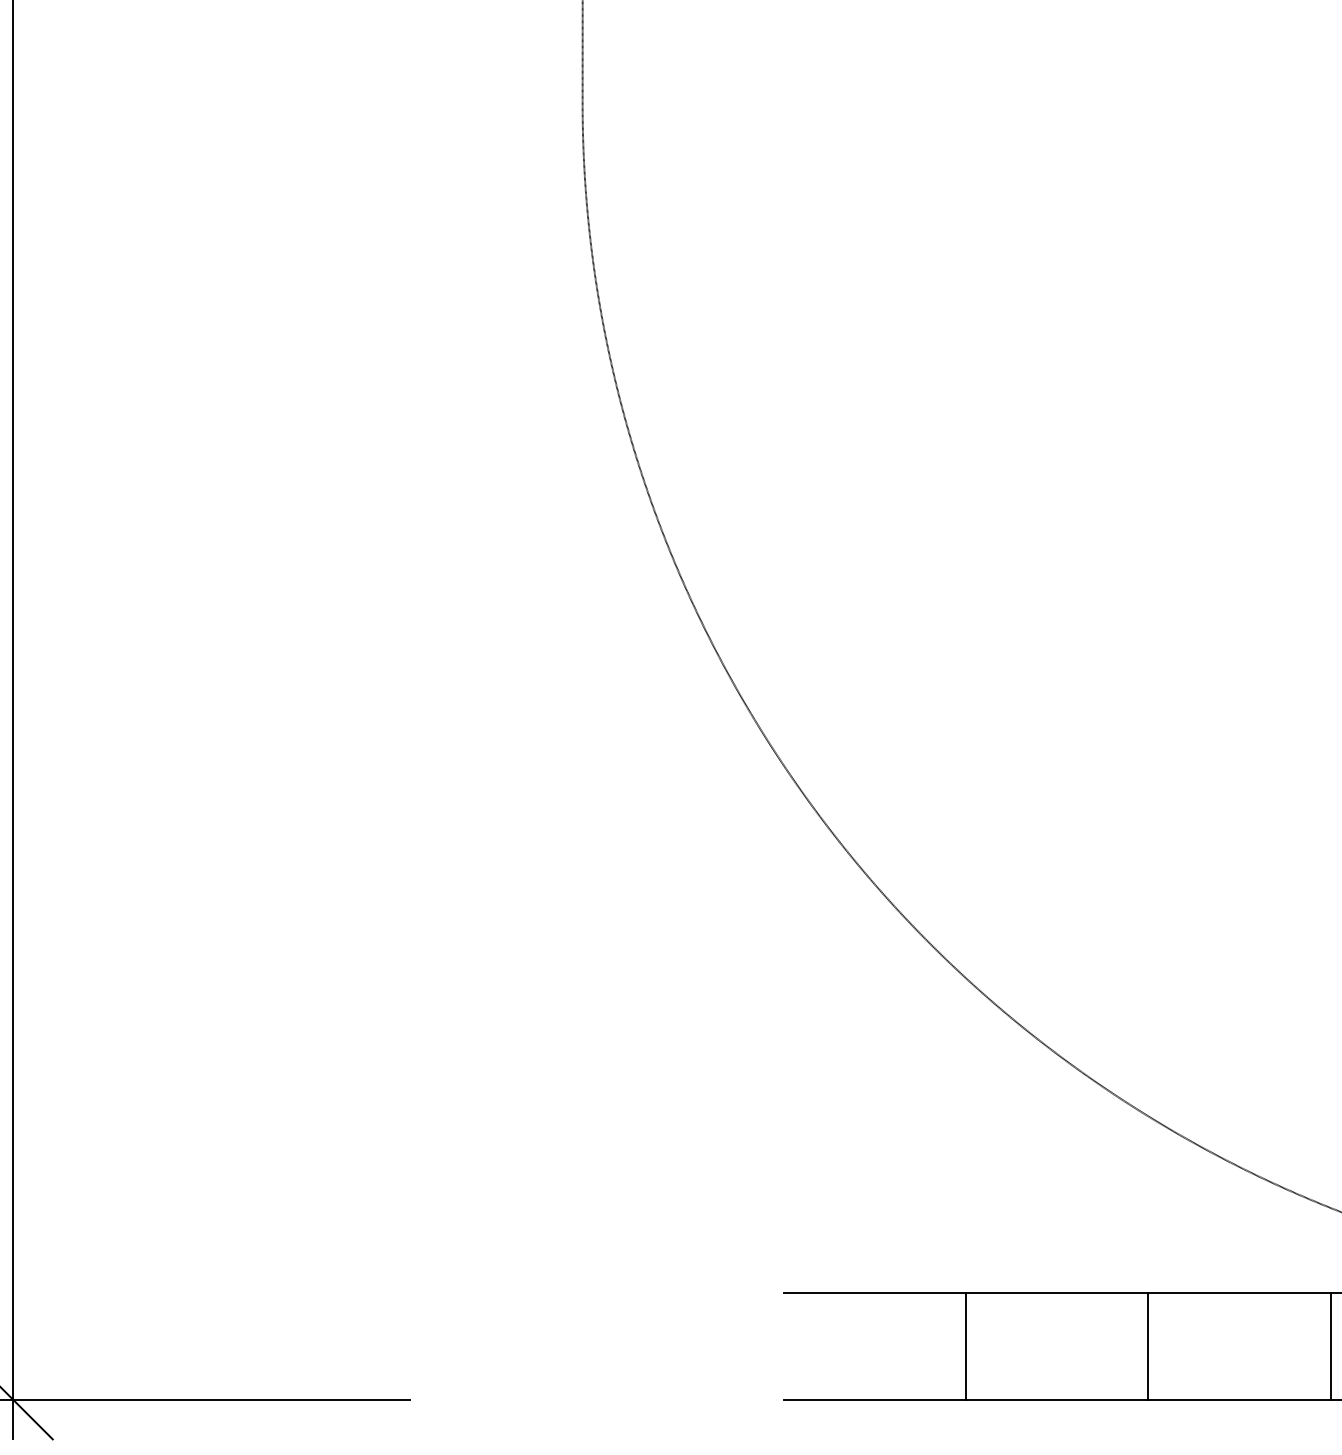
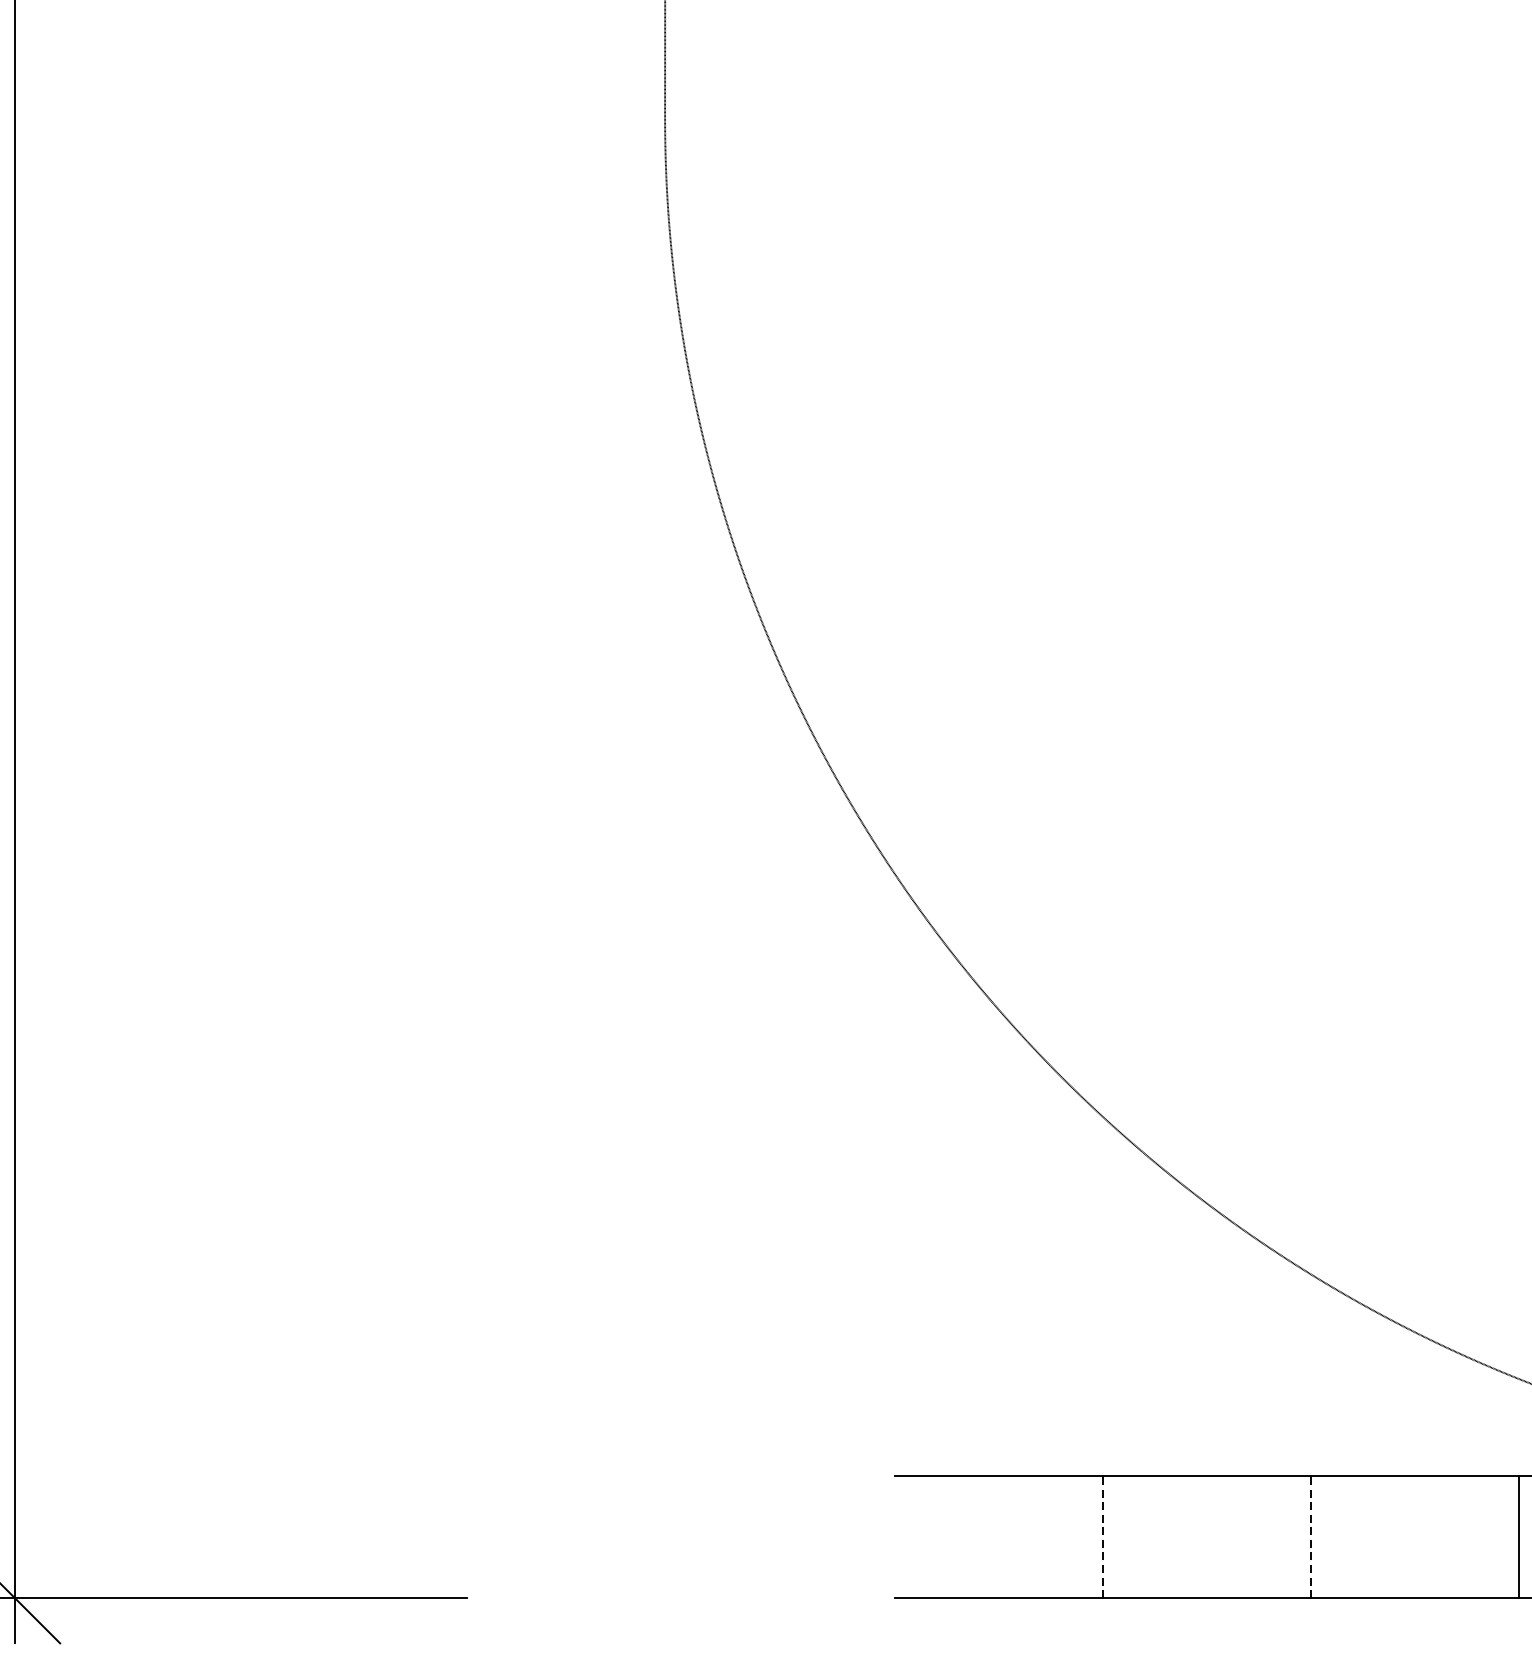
line: (966, 1346) -> (1103, 1537), solid -> dashed
line: (1148, 1346) -> (1311, 1537), solid -> dashed

